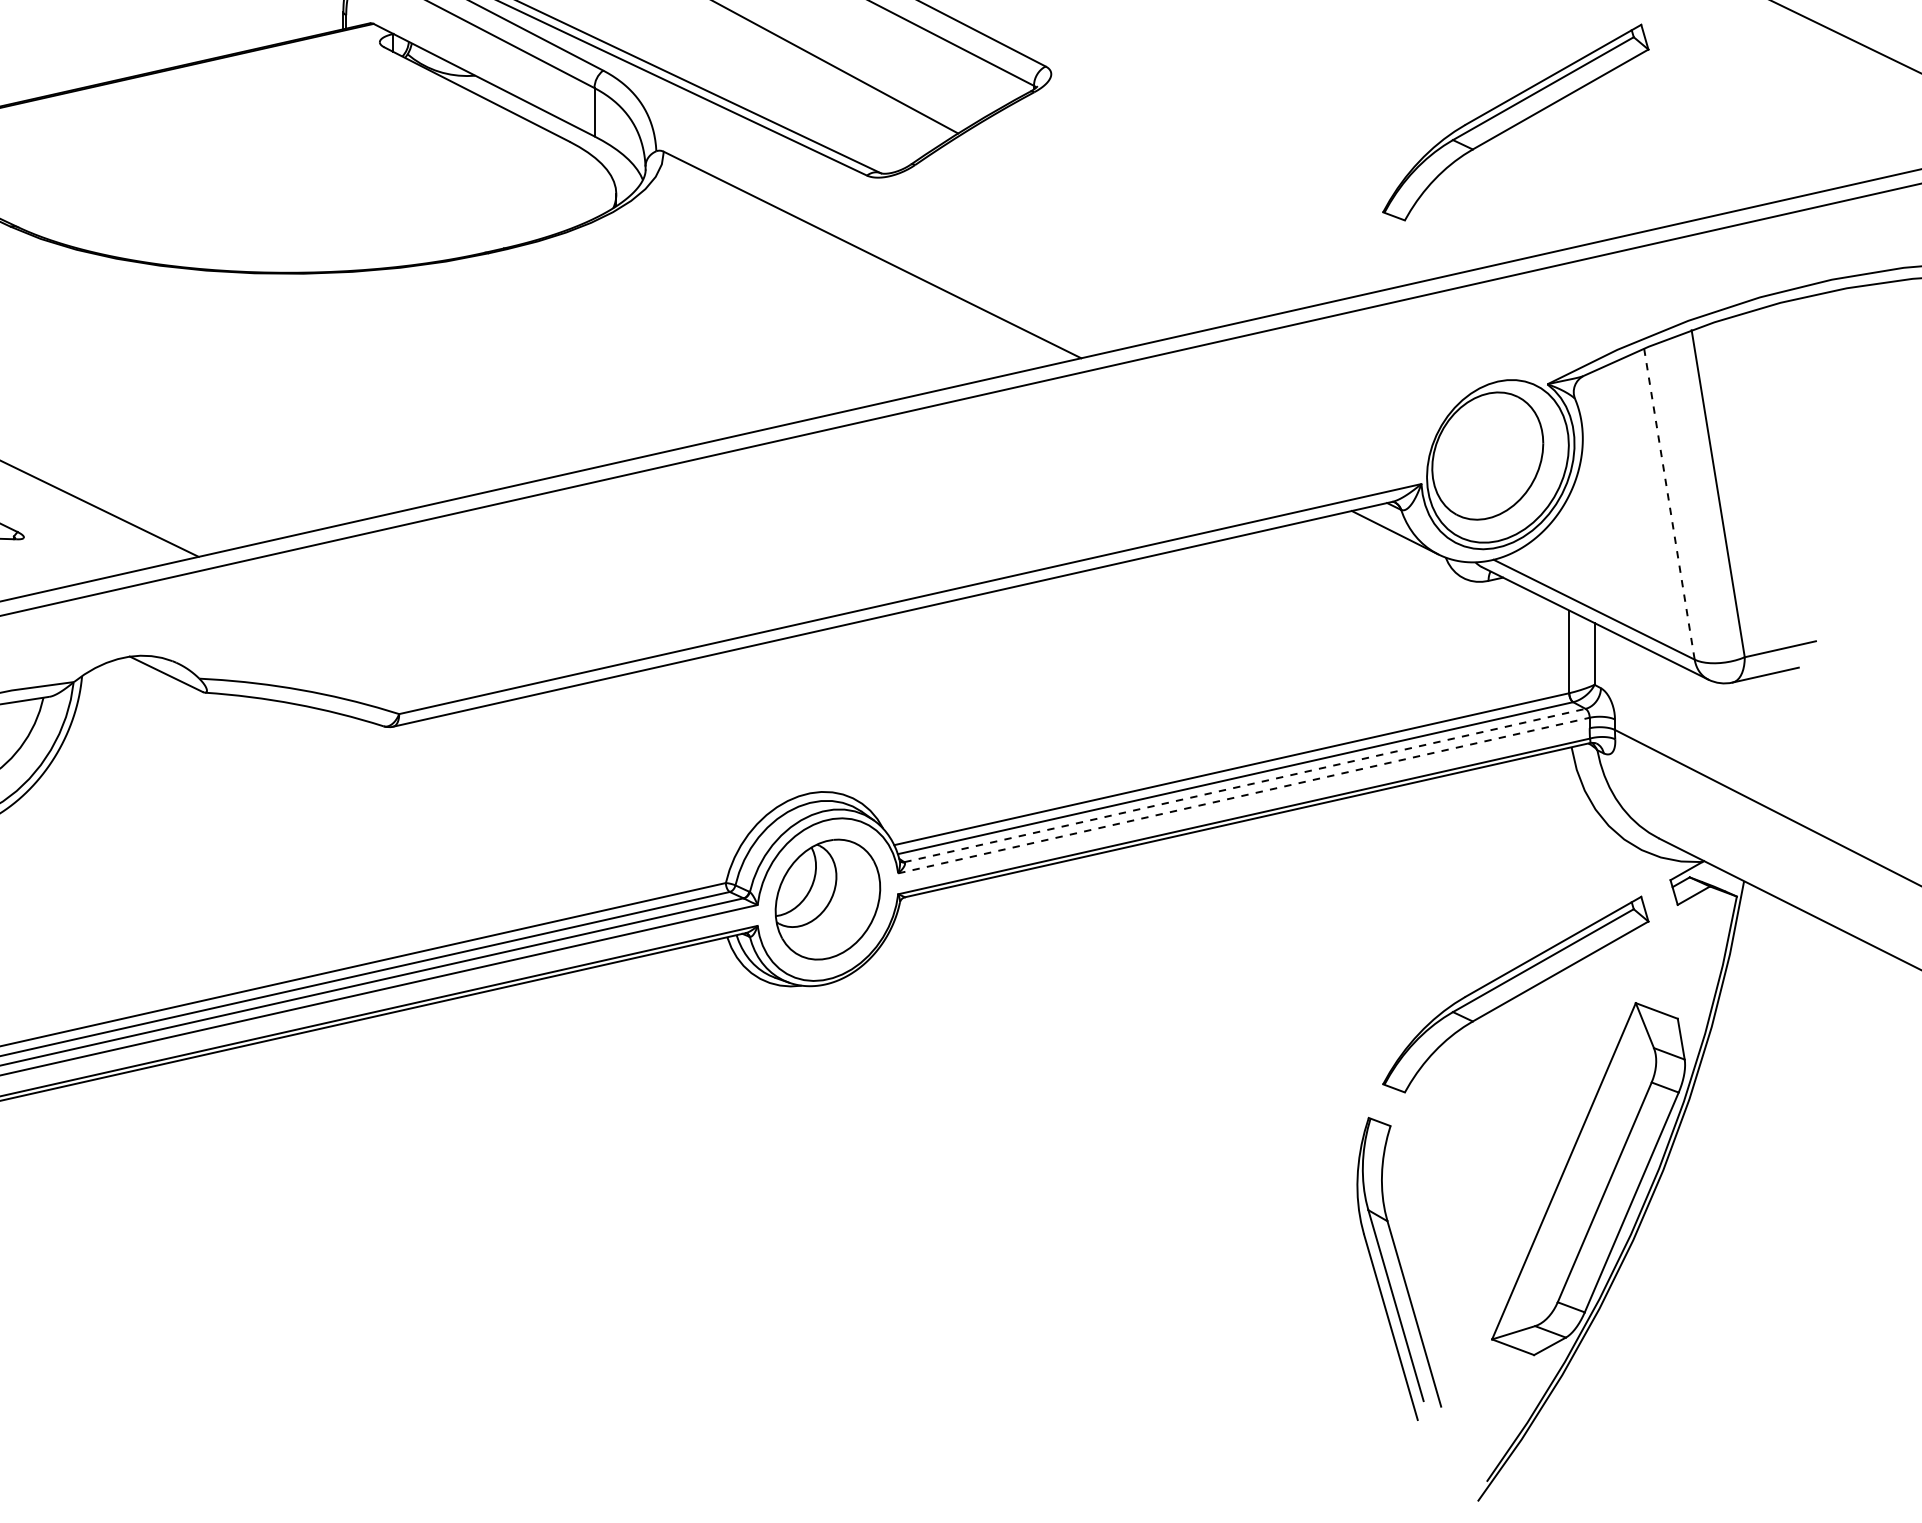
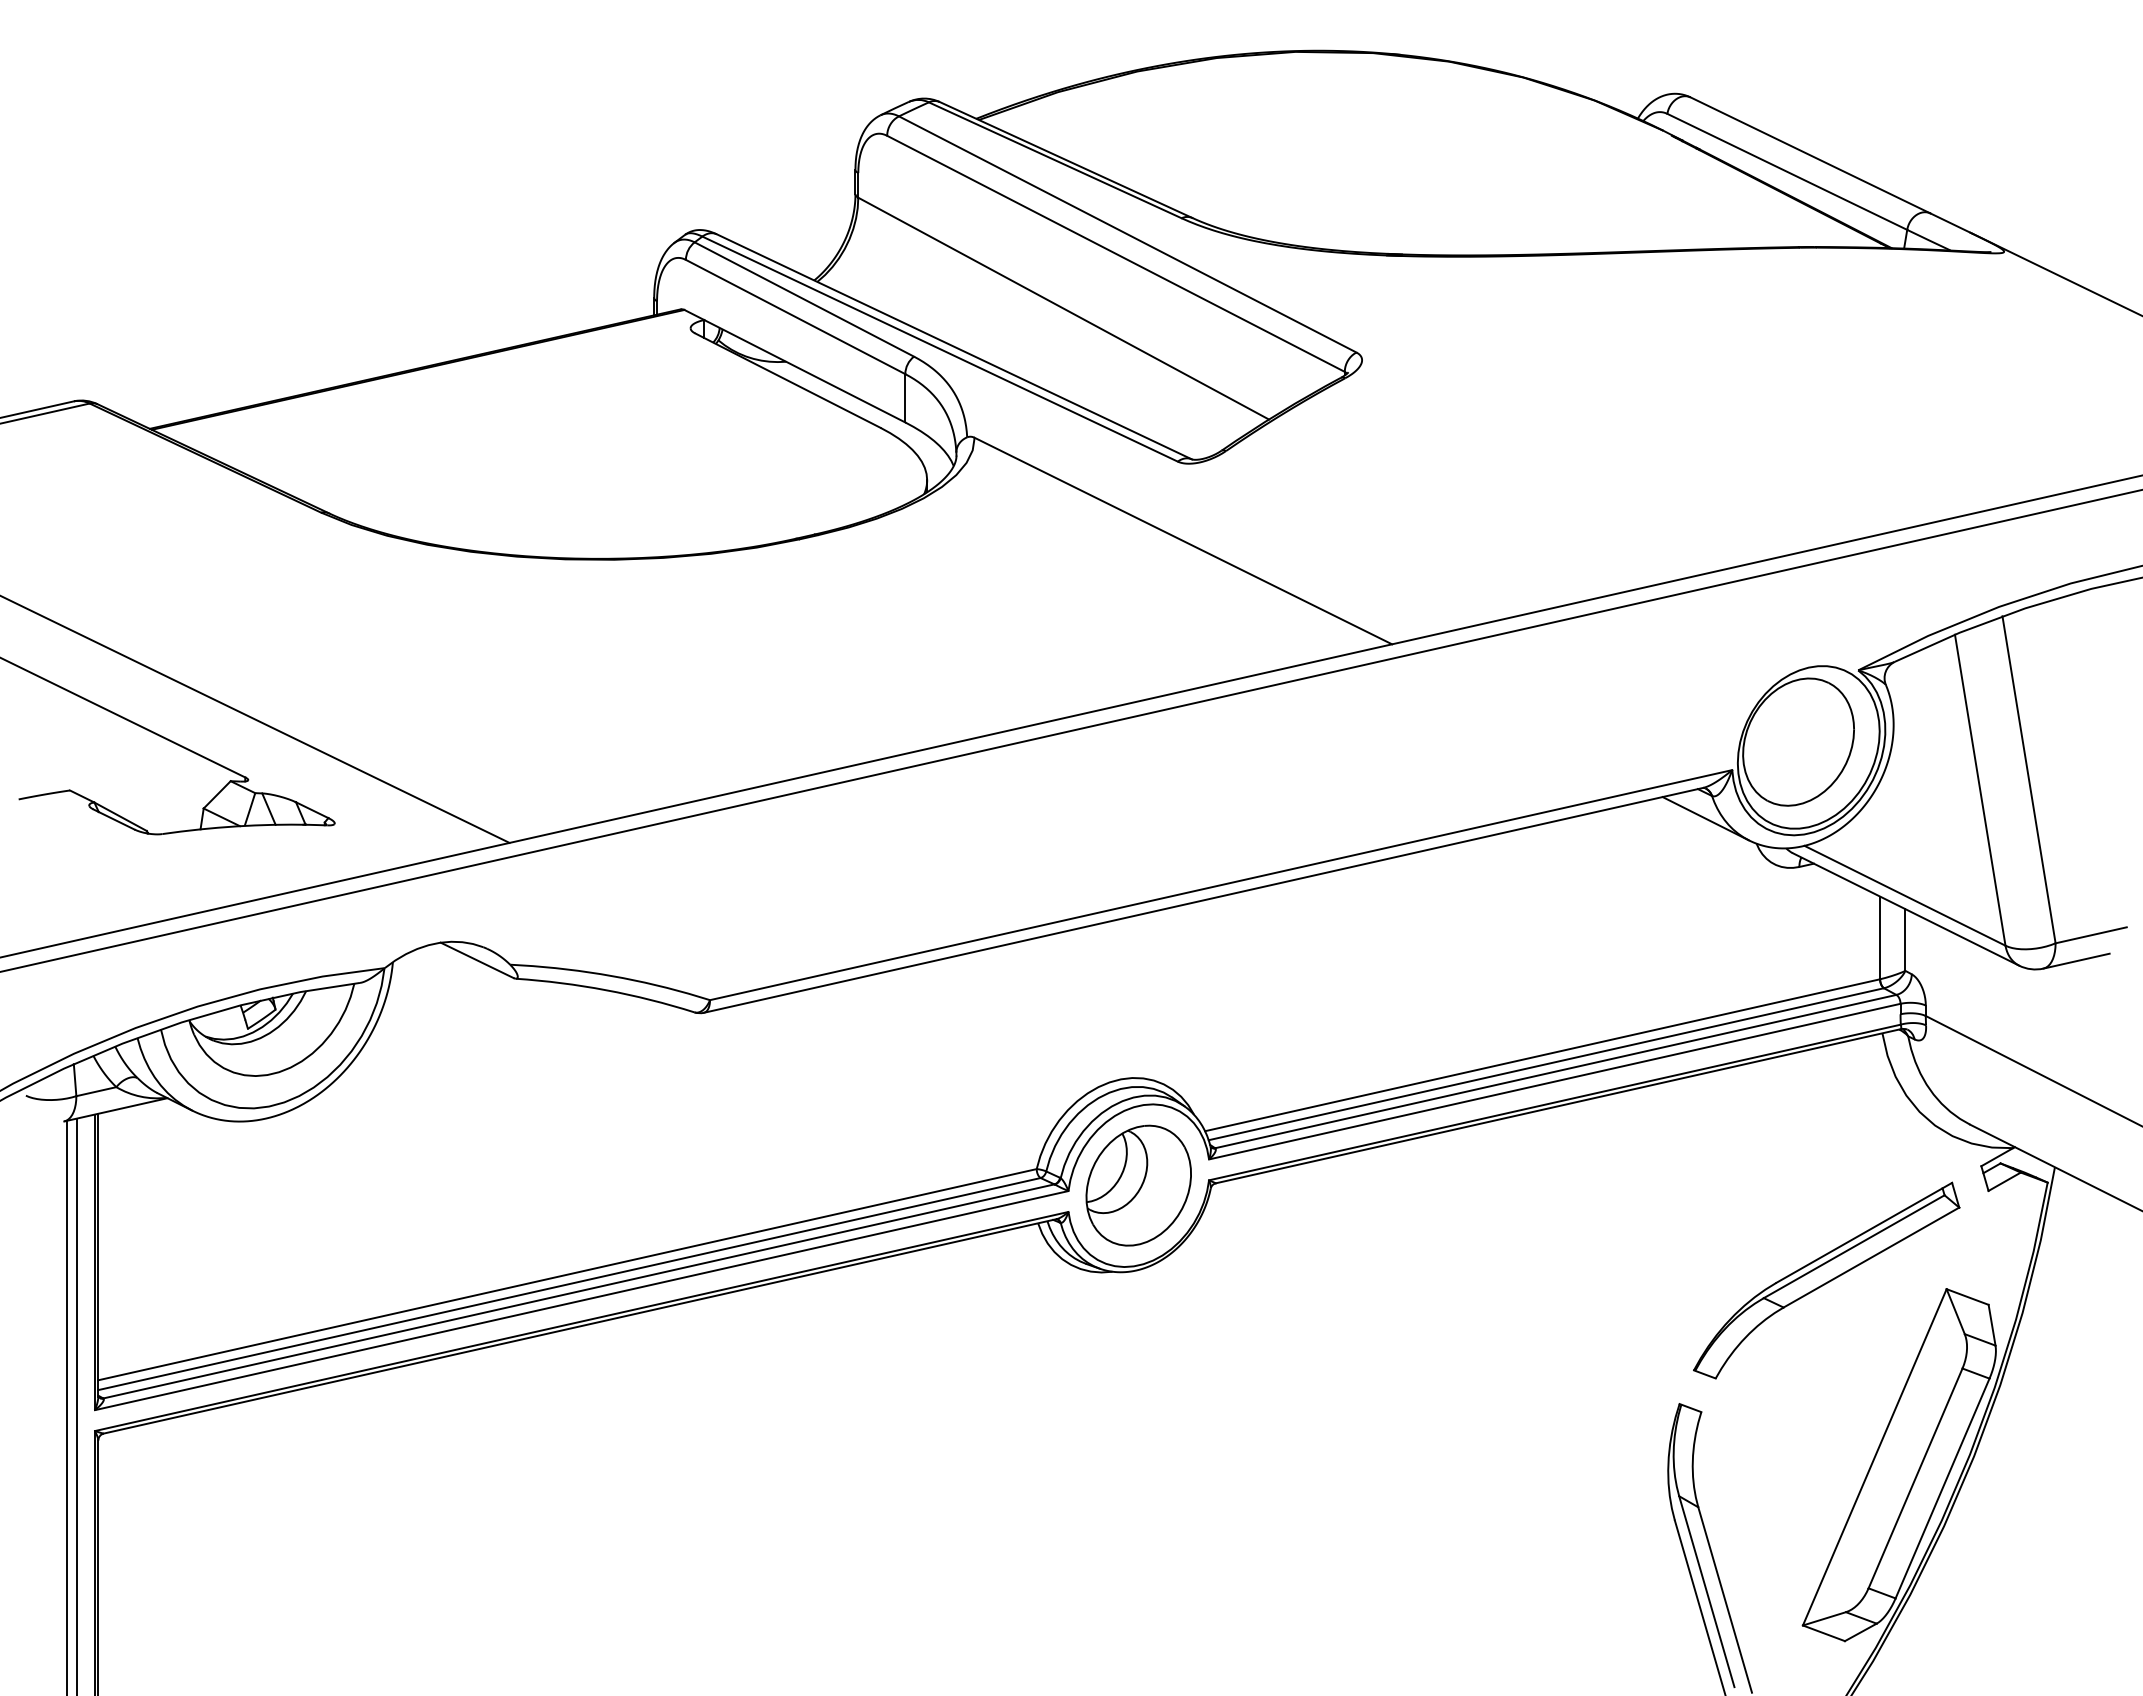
part: (1515, 122) -> (1826, 408), removed
line: (1669, 504) -> (1980, 790), dashed -> solid
line: (1245, 785) -> (1556, 1071), dashed -> solid
line: (1244, 795) -> (1555, 1081), dashed -> solid

